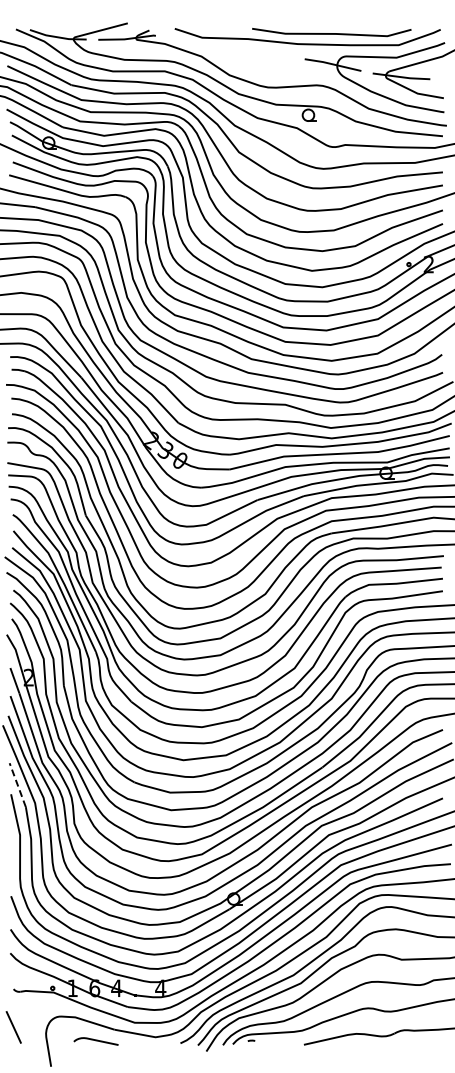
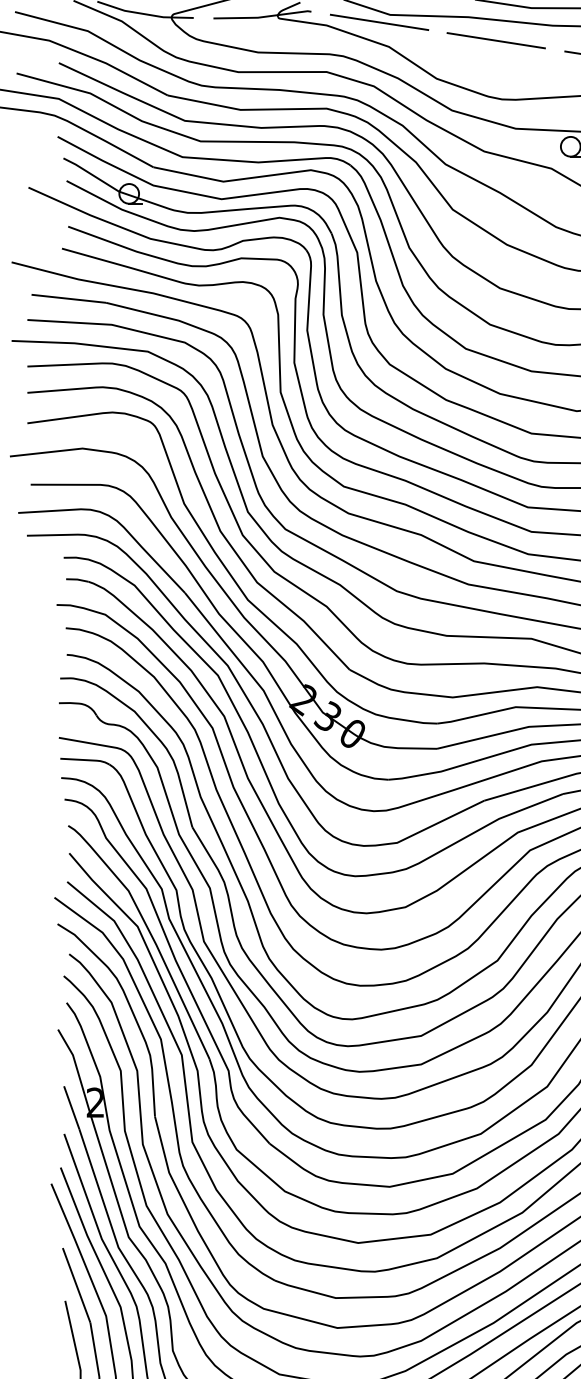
line: (195, 41) -> (378, 21), added
line: (264, 52) -> (496, 39), added
line: (17, 784) -> (76, 1284), dashed -> solid

